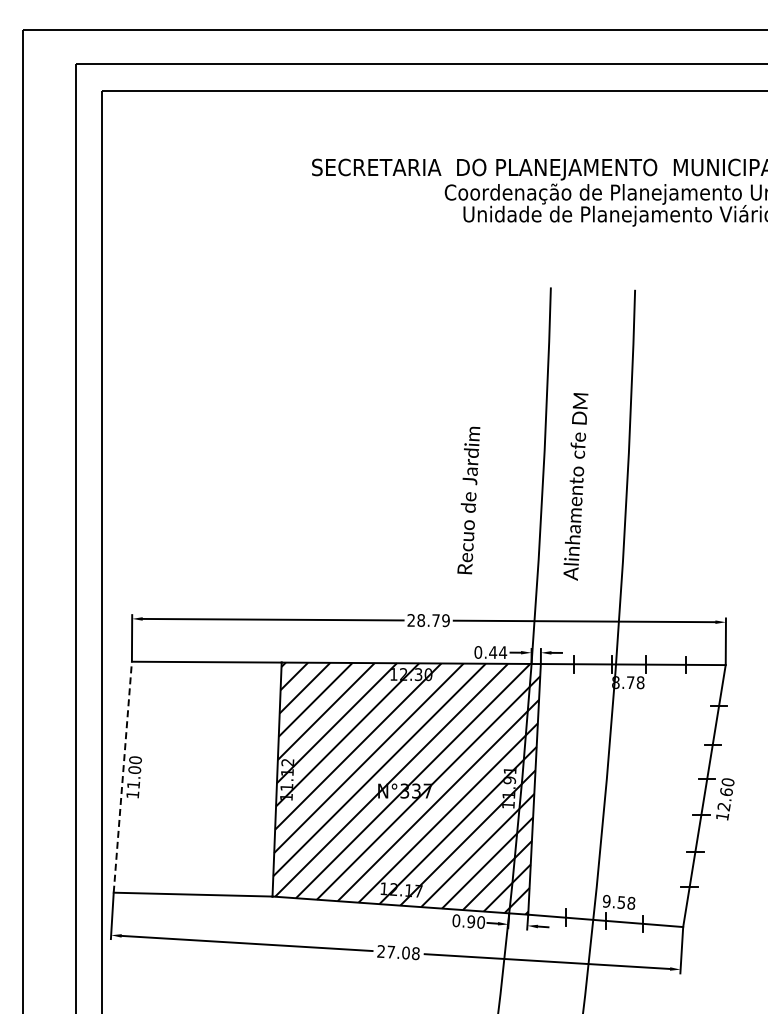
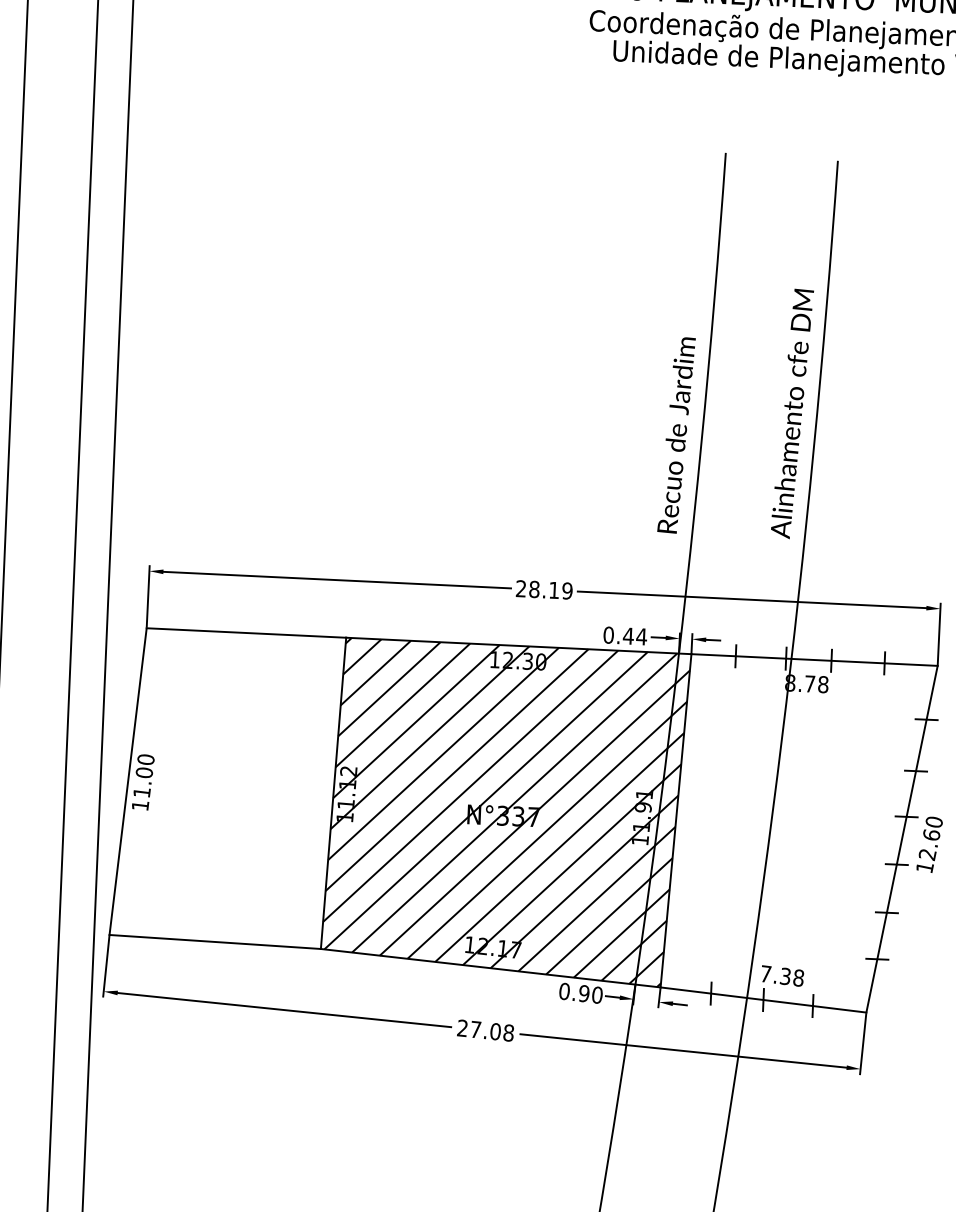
text: (575, 486) -> (791, 413), moved
text: (468, 500) -> (676, 435), moved
text: (435, 620) -> (553, 590), 28.79 -> 28.19
line: (122, 777) -> (127, 781), dashed -> solid
text: (614, 901) -> (776, 974), 9.58 -> 7.38

